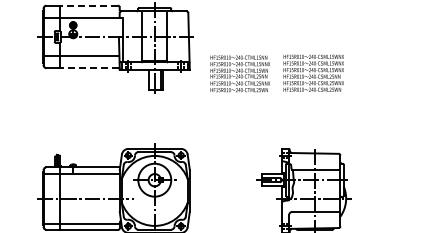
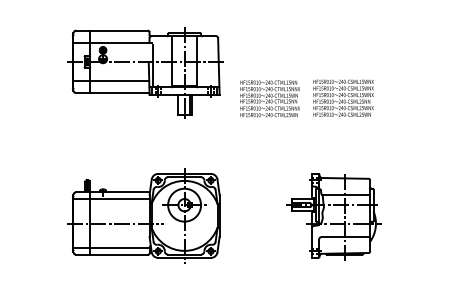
line: (88, 5) -> (118, 30), dashed -> solid
line: (88, 68) -> (118, 93), dashed -> solid

